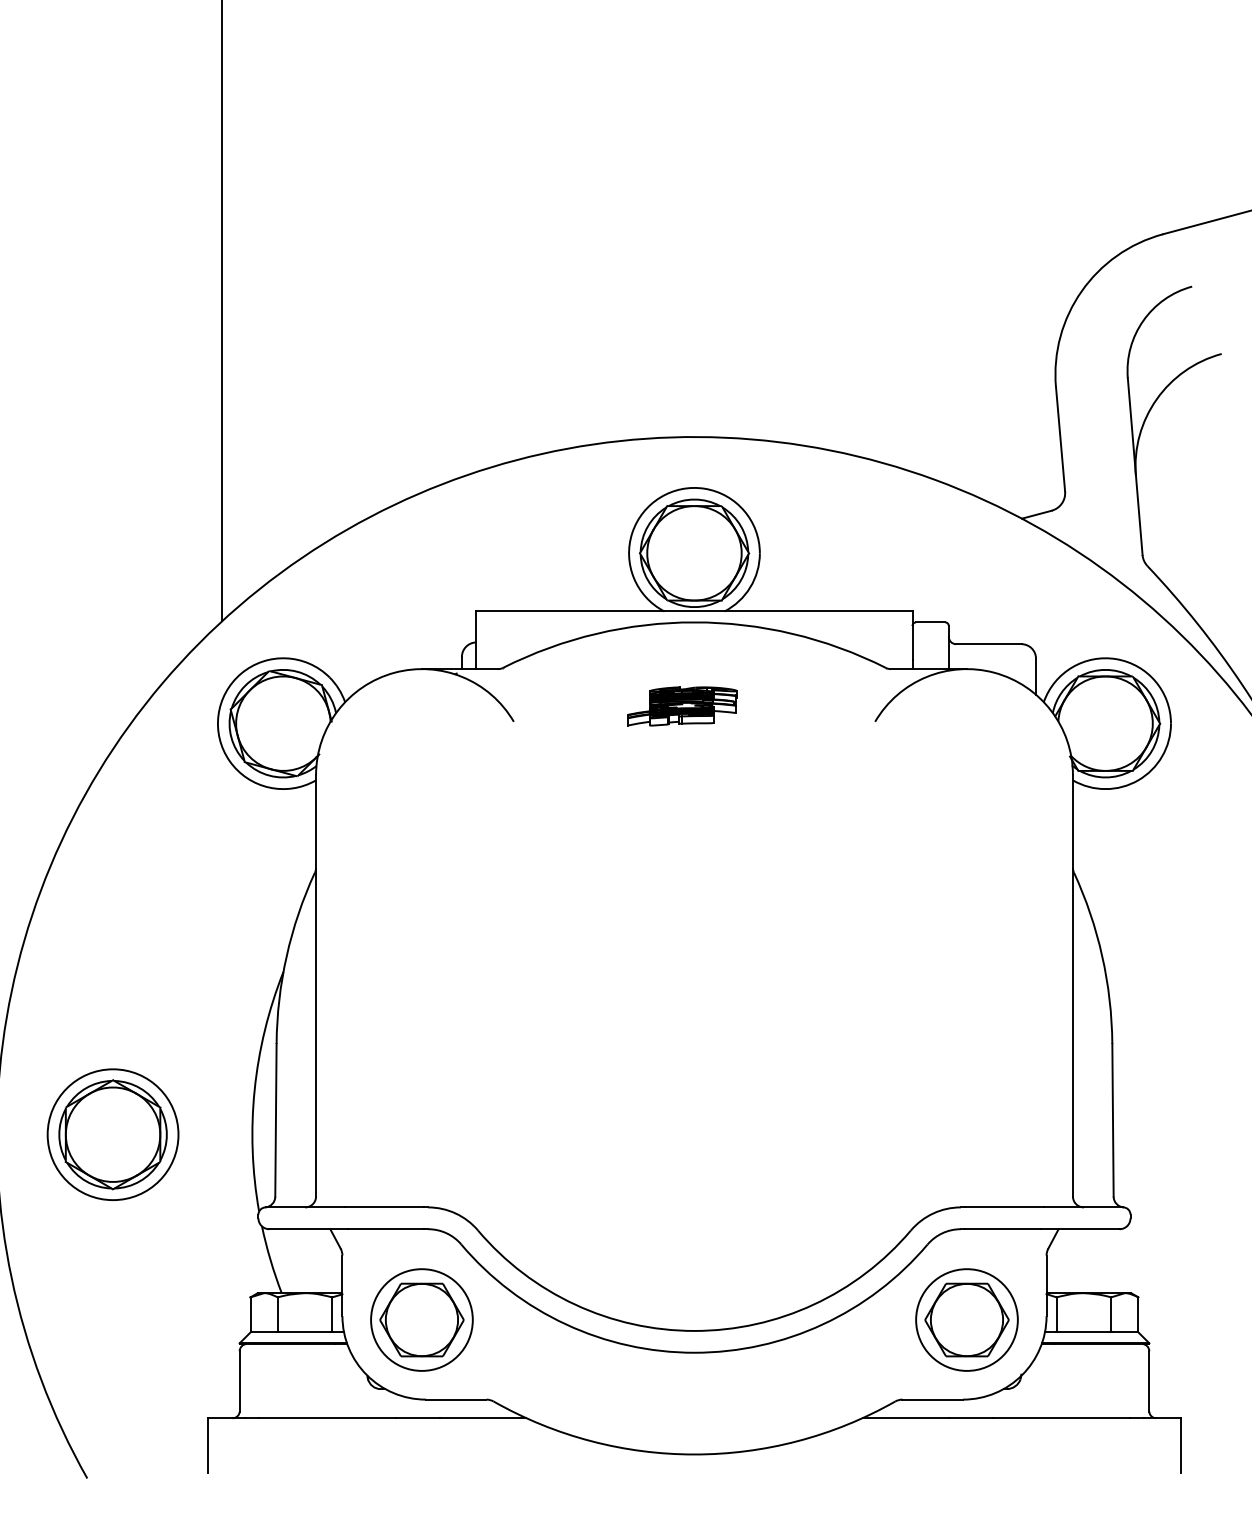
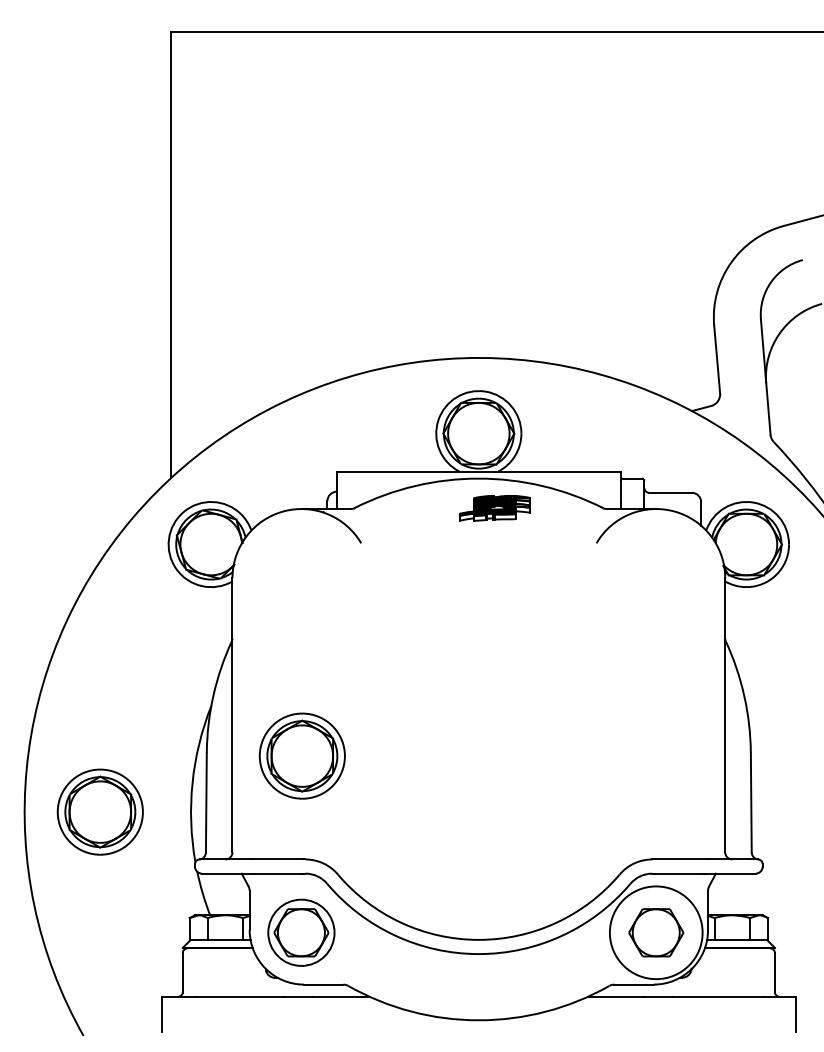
part: (681, 706) -> (494, 508), moved
part: (422, 1047) -> (301, 755), added
circle: (967, 1319) -> (656, 932), size x1.4

